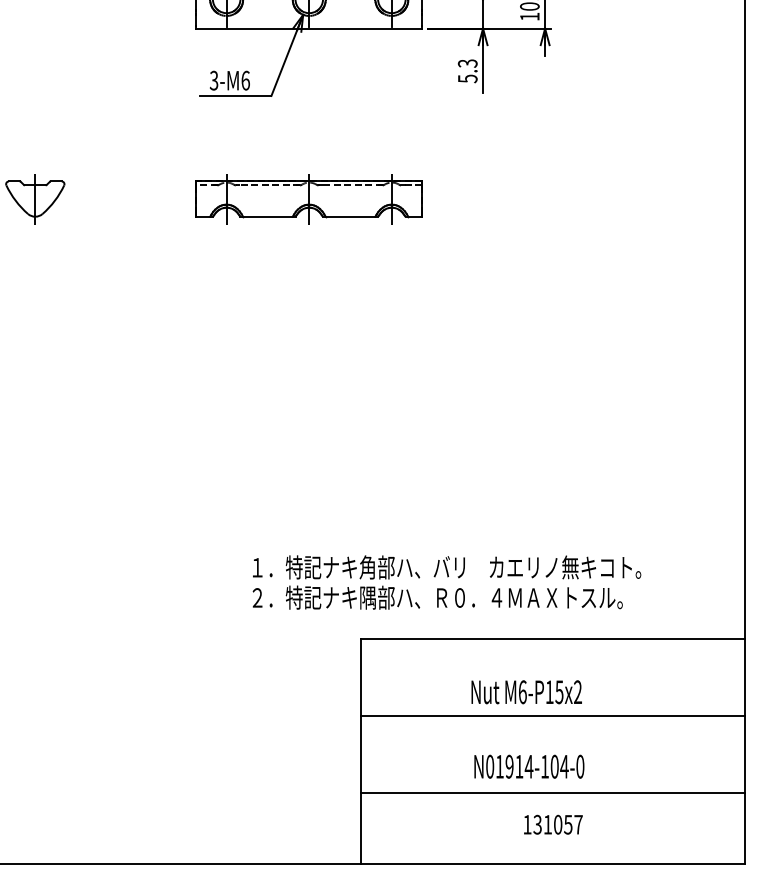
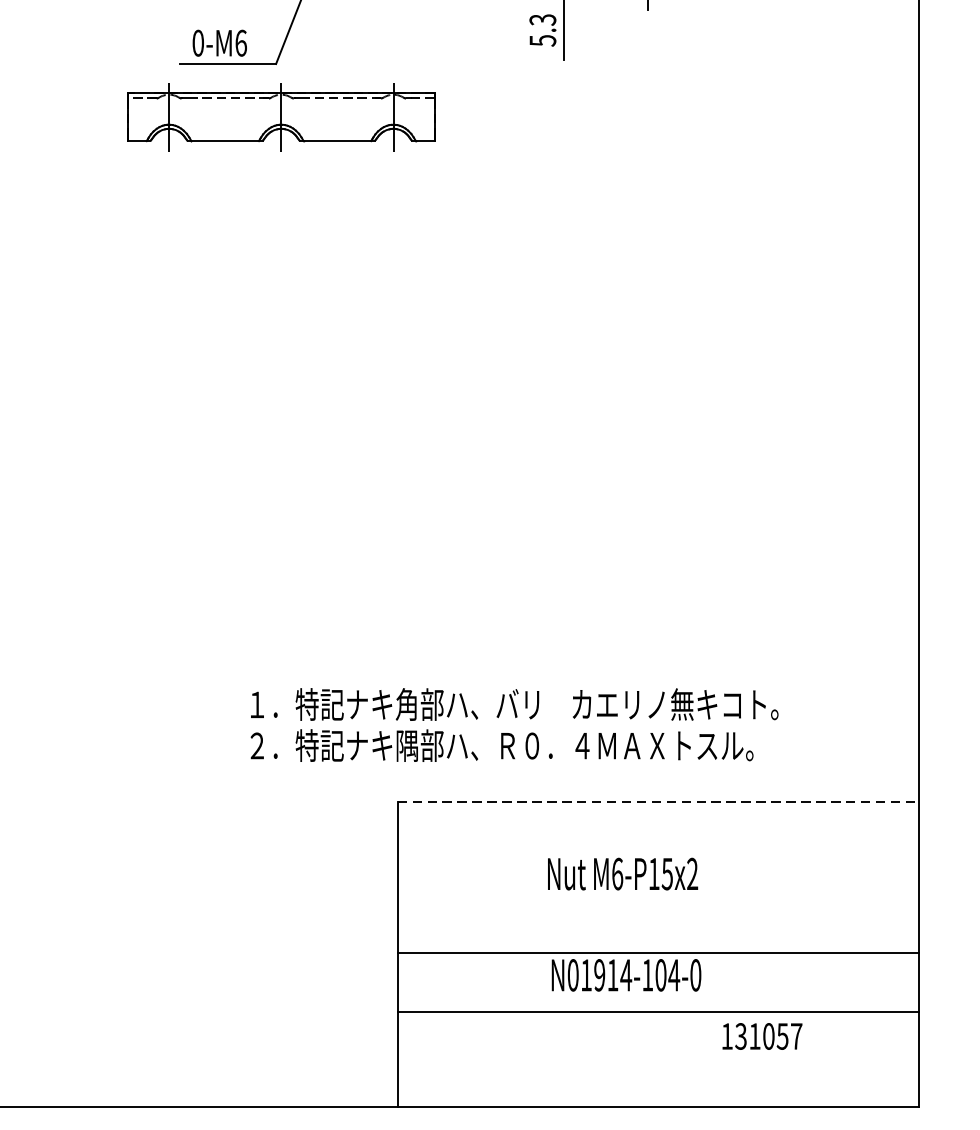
text: (213, 80) -> (197, 42), 3-M6 -> 0-M6
part: (308, 199) -> (280, 117), moved
line: (553, 639) -> (659, 802), solid -> dashed
line: (552, 716) -> (657, 953), moved
text: (553, 824) -> (762, 1036), moved

